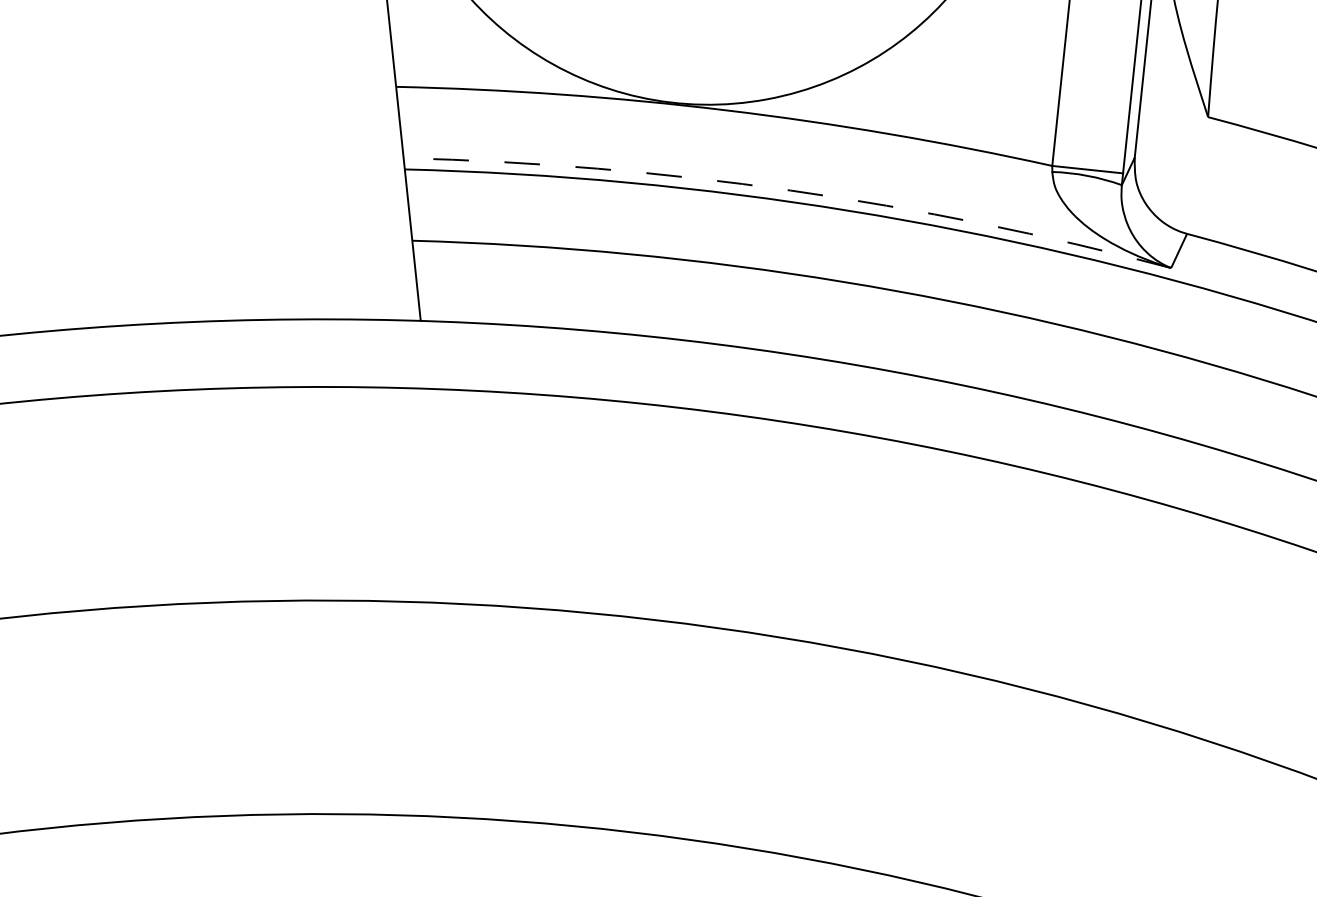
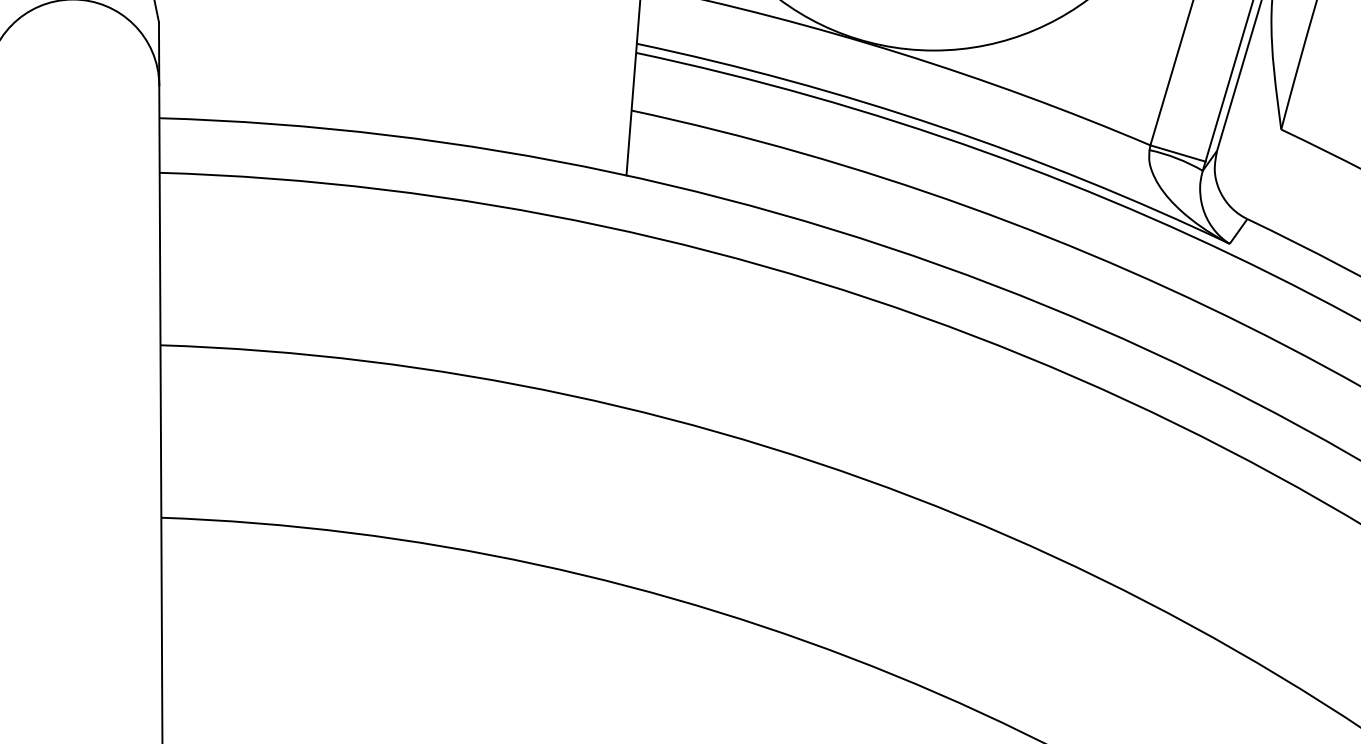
arc: (791, 190) -> (939, 126), dashed -> solid

